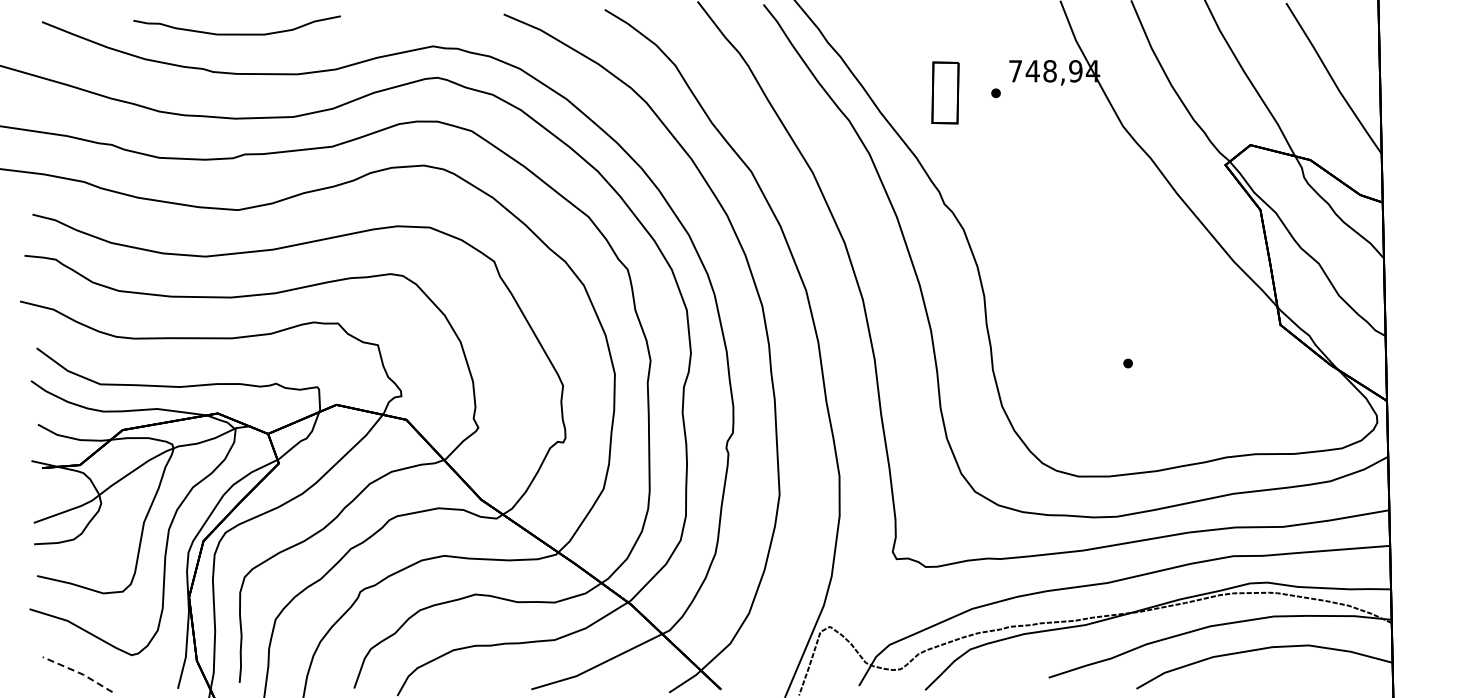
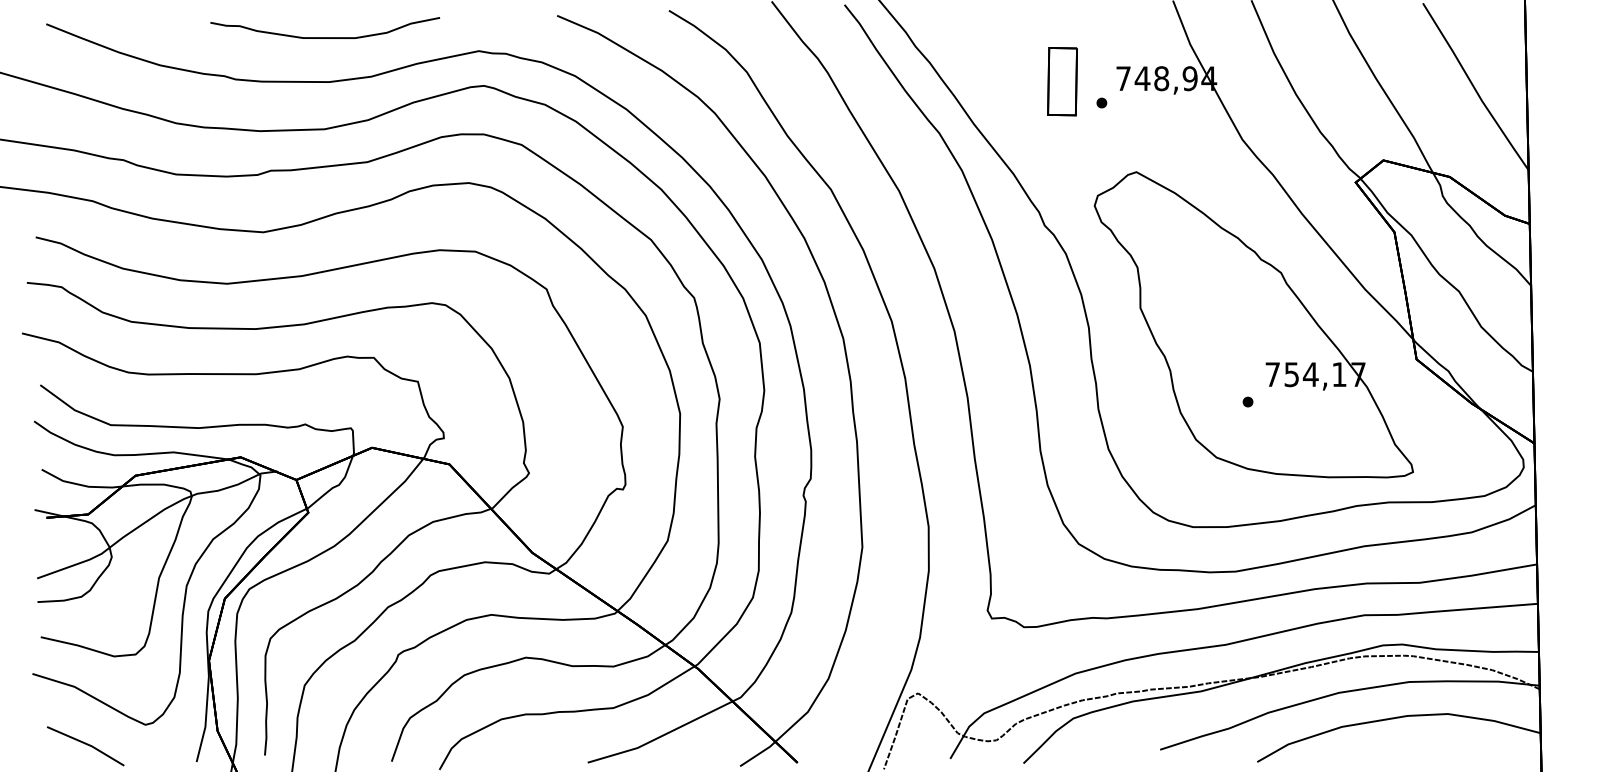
curve: (236, 33) -> (324, 36), moved
part: (945, 92) -> (1062, 81), moved
part: (1133, 293) -> (1253, 324), added
line: (78, 672) -> (86, 743), dashed -> solid

